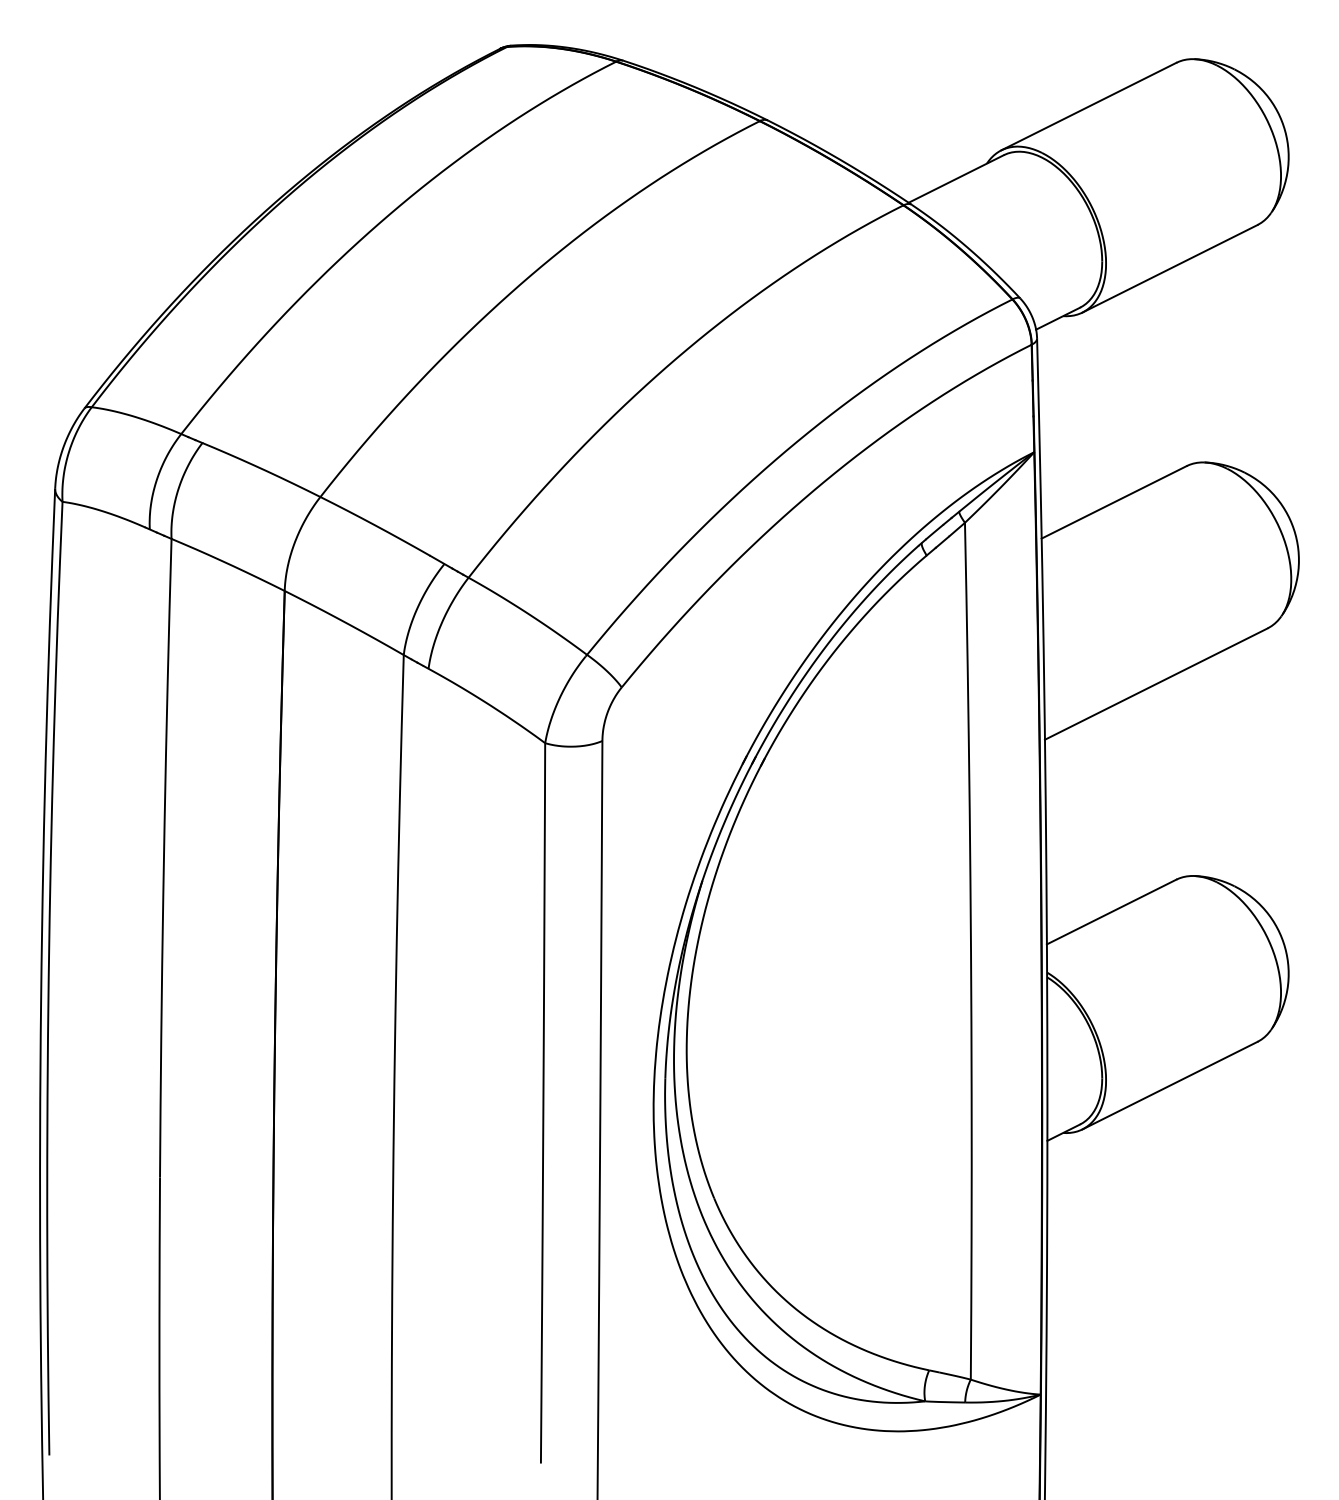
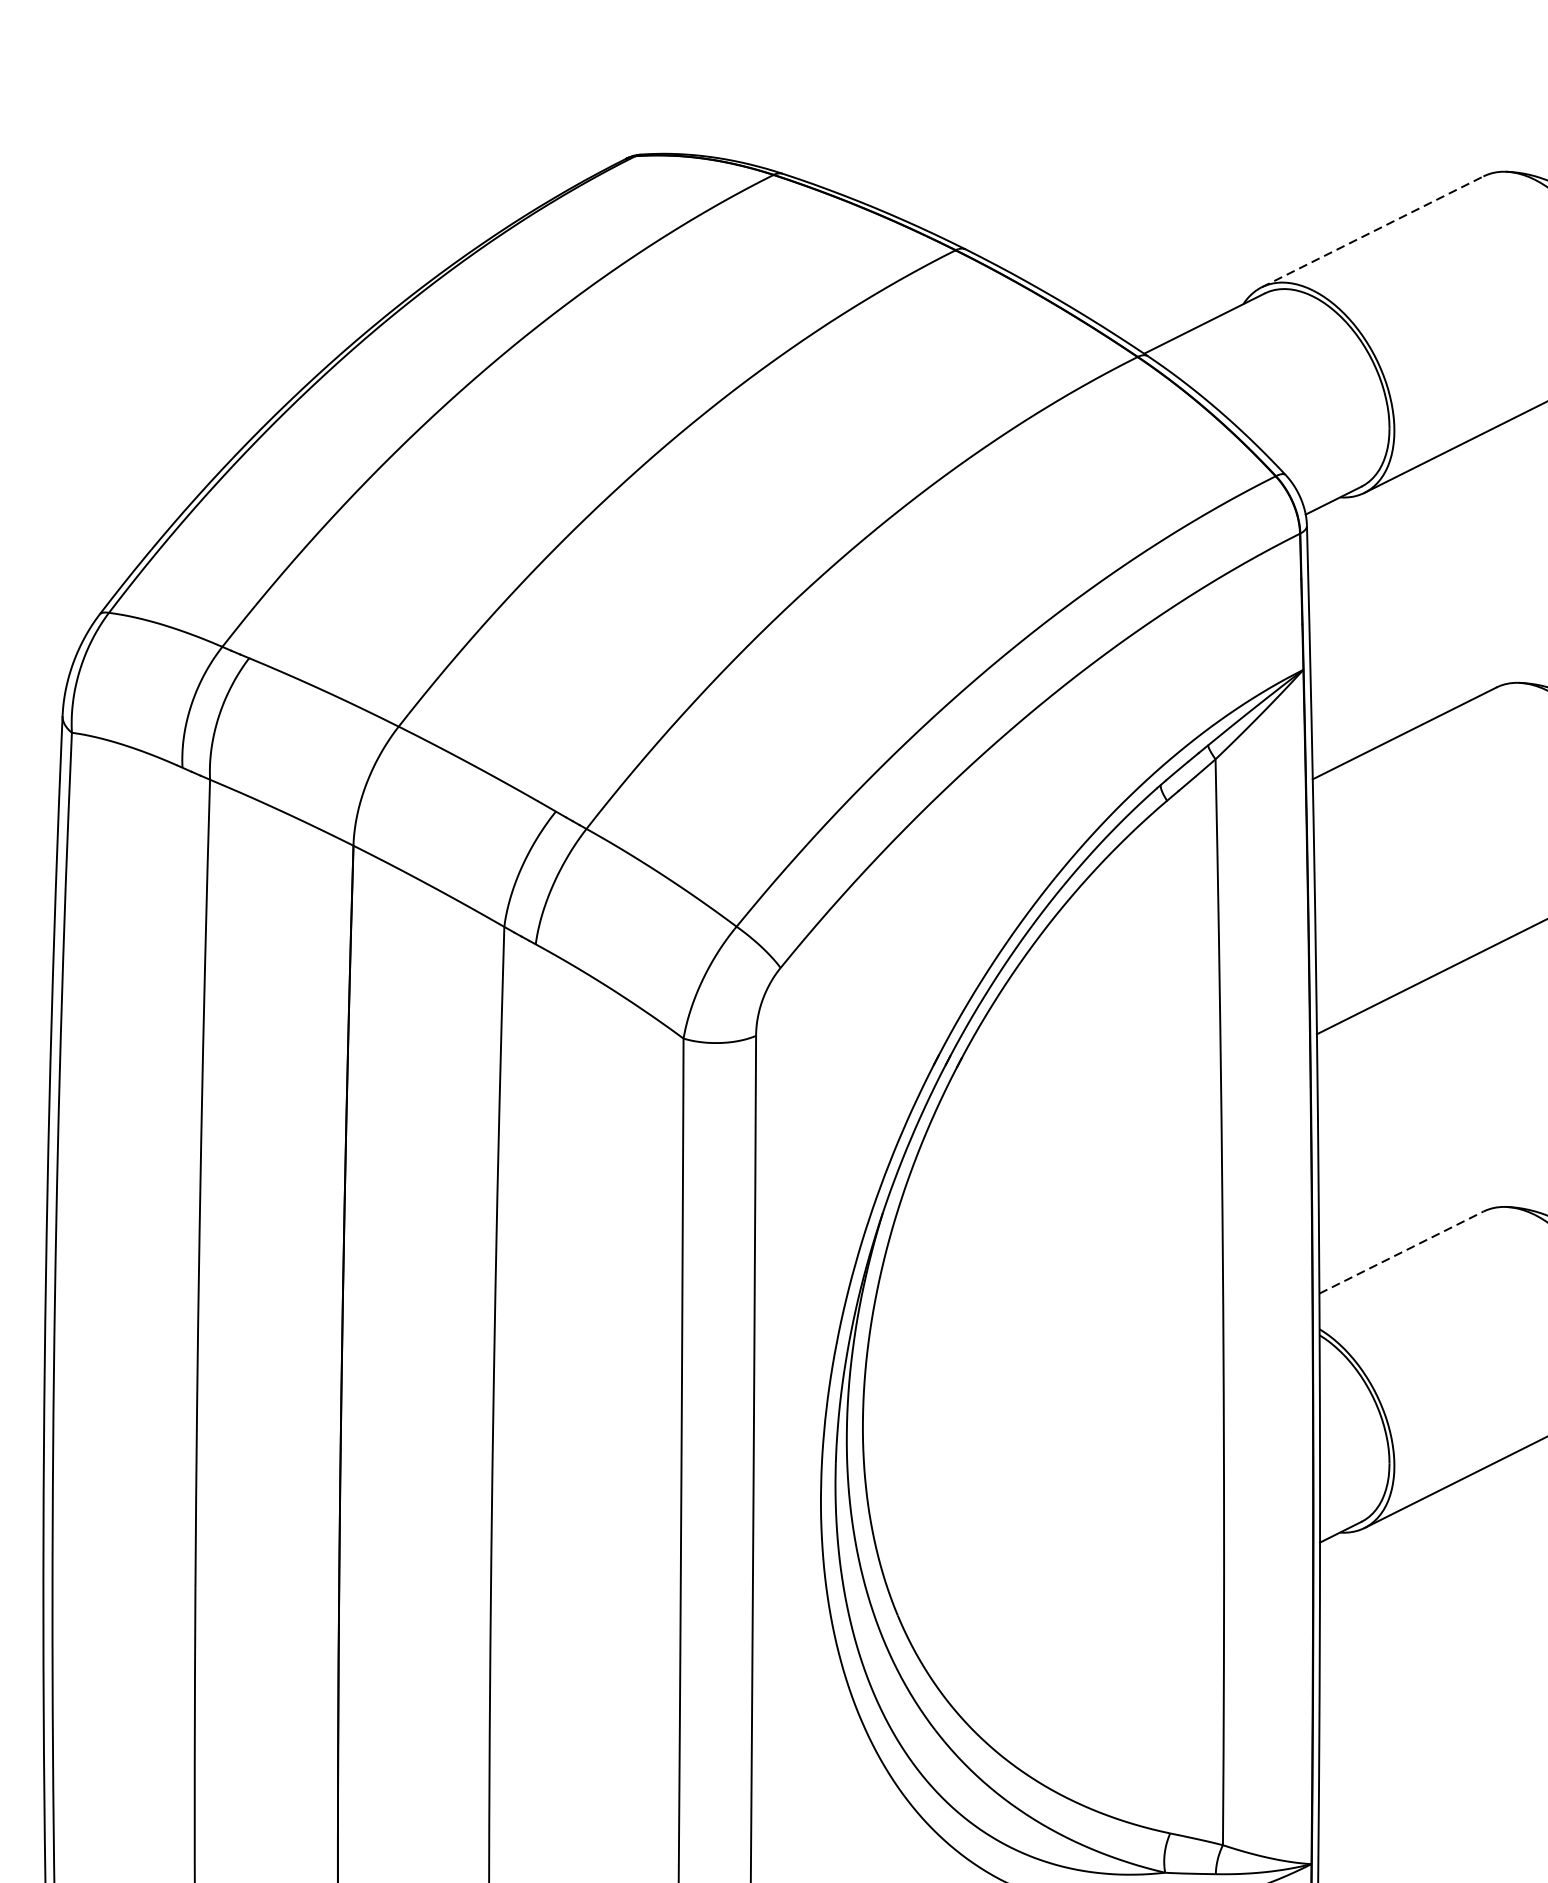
line: (1088, 106) -> (1372, 231), solid -> dashed
line: (1112, 911) -> (1402, 1251), solid -> dashed

